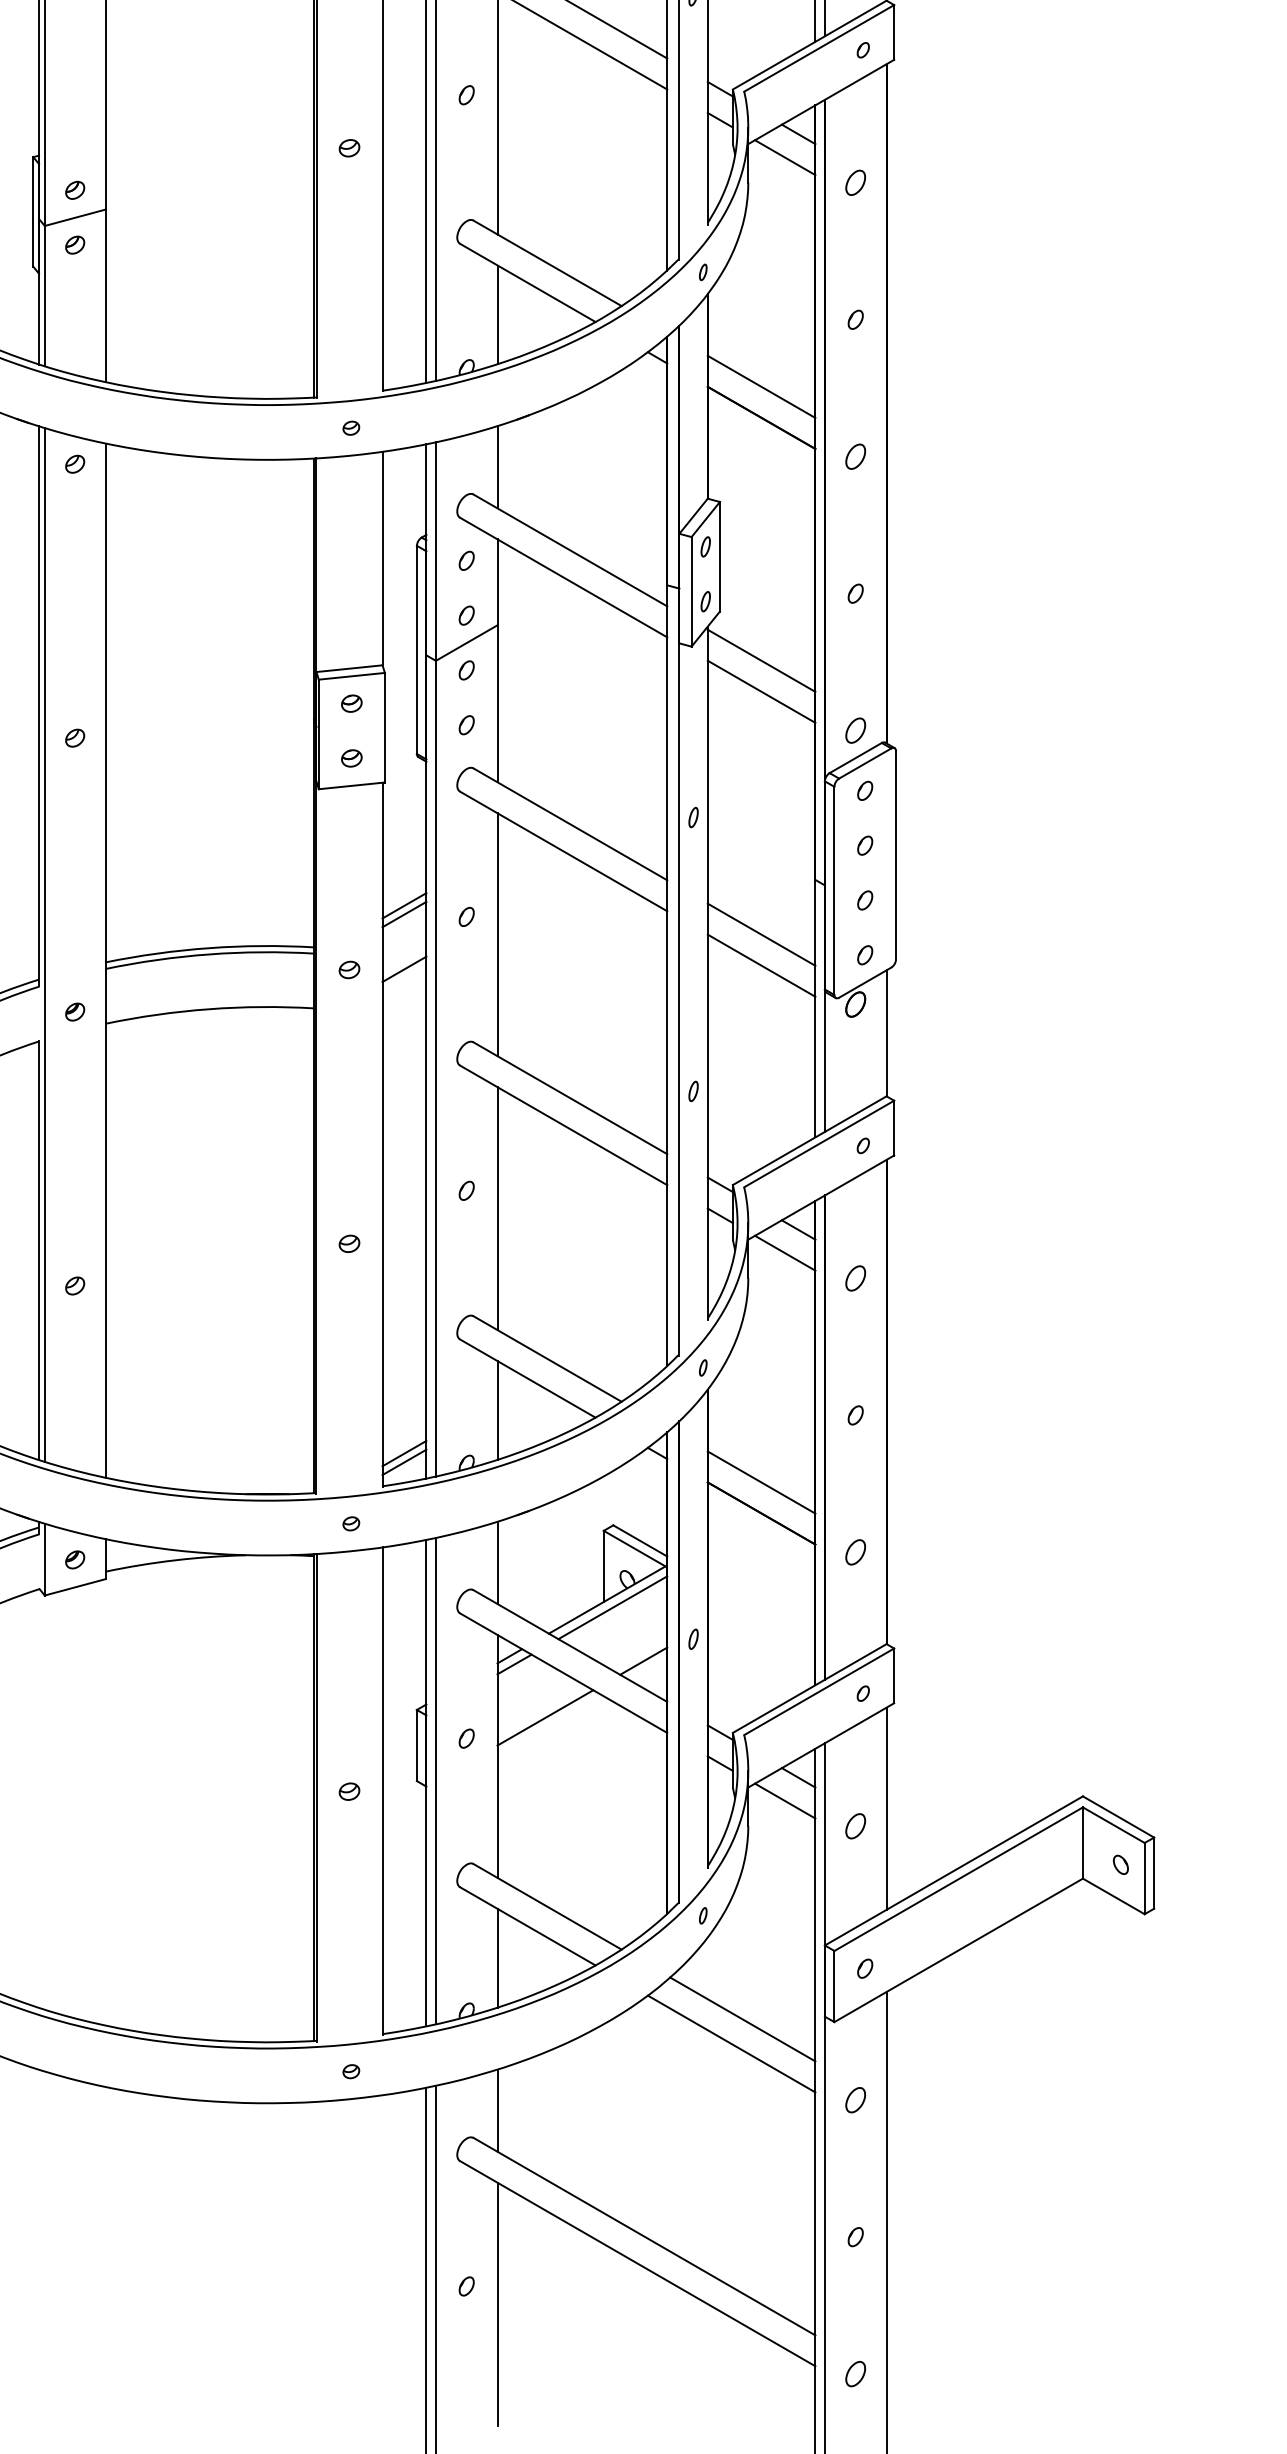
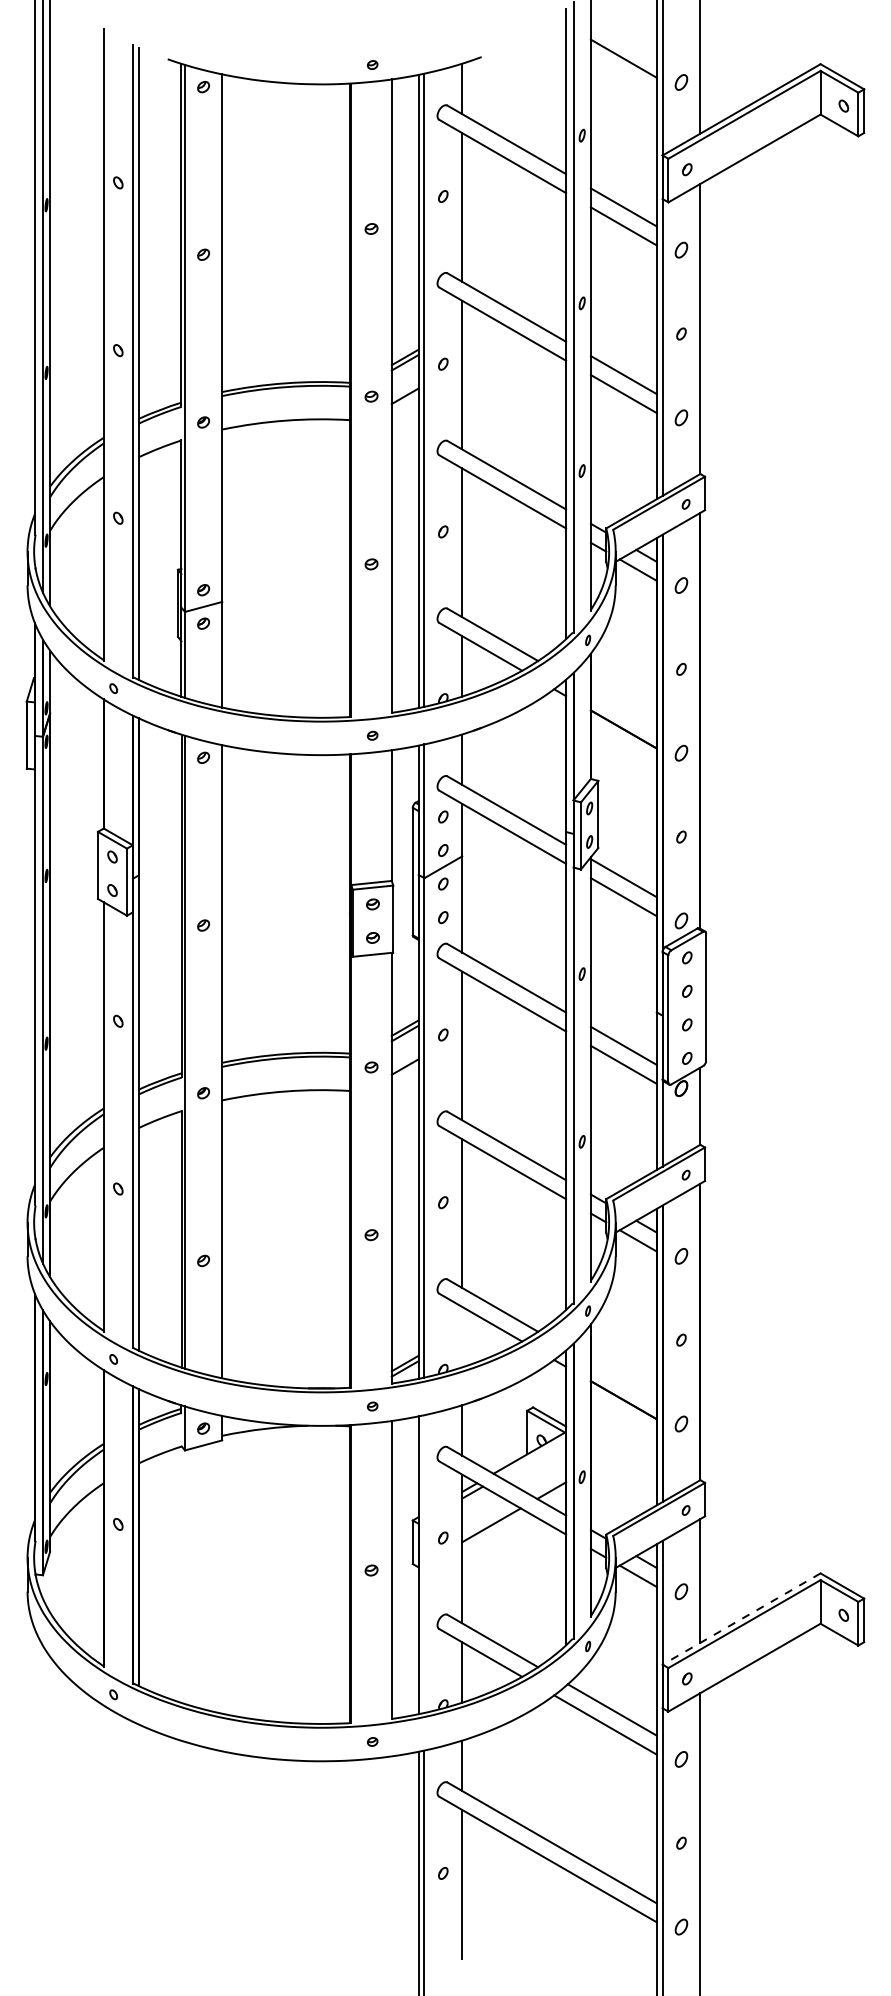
line: (761, 386) -> (623, 710), removed
line: (498, 1409) -> (462, 1336), removed
line: (761, 1482) -> (623, 1381), removed
line: (612, 1607) -> (532, 1457), removed
line: (435, 1780) -> (424, 1563), removed
line: (953, 1871) -> (741, 1619), solid -> dashed

